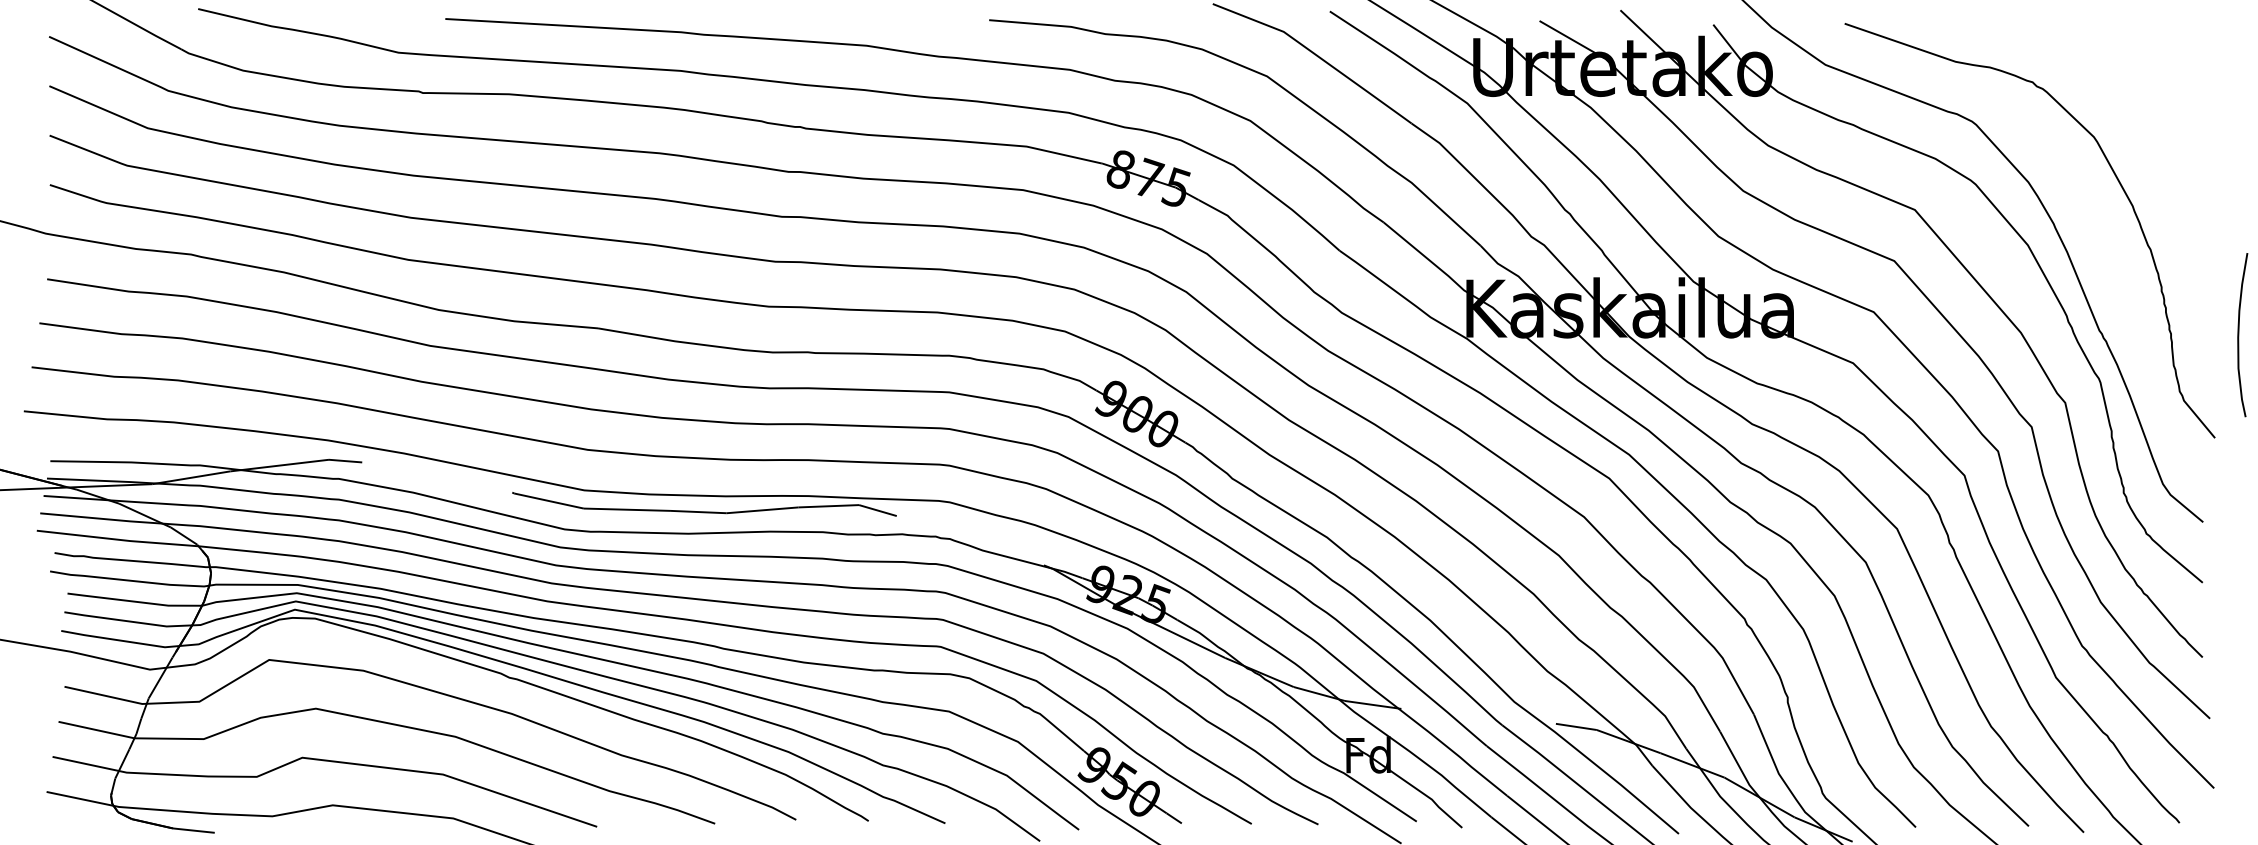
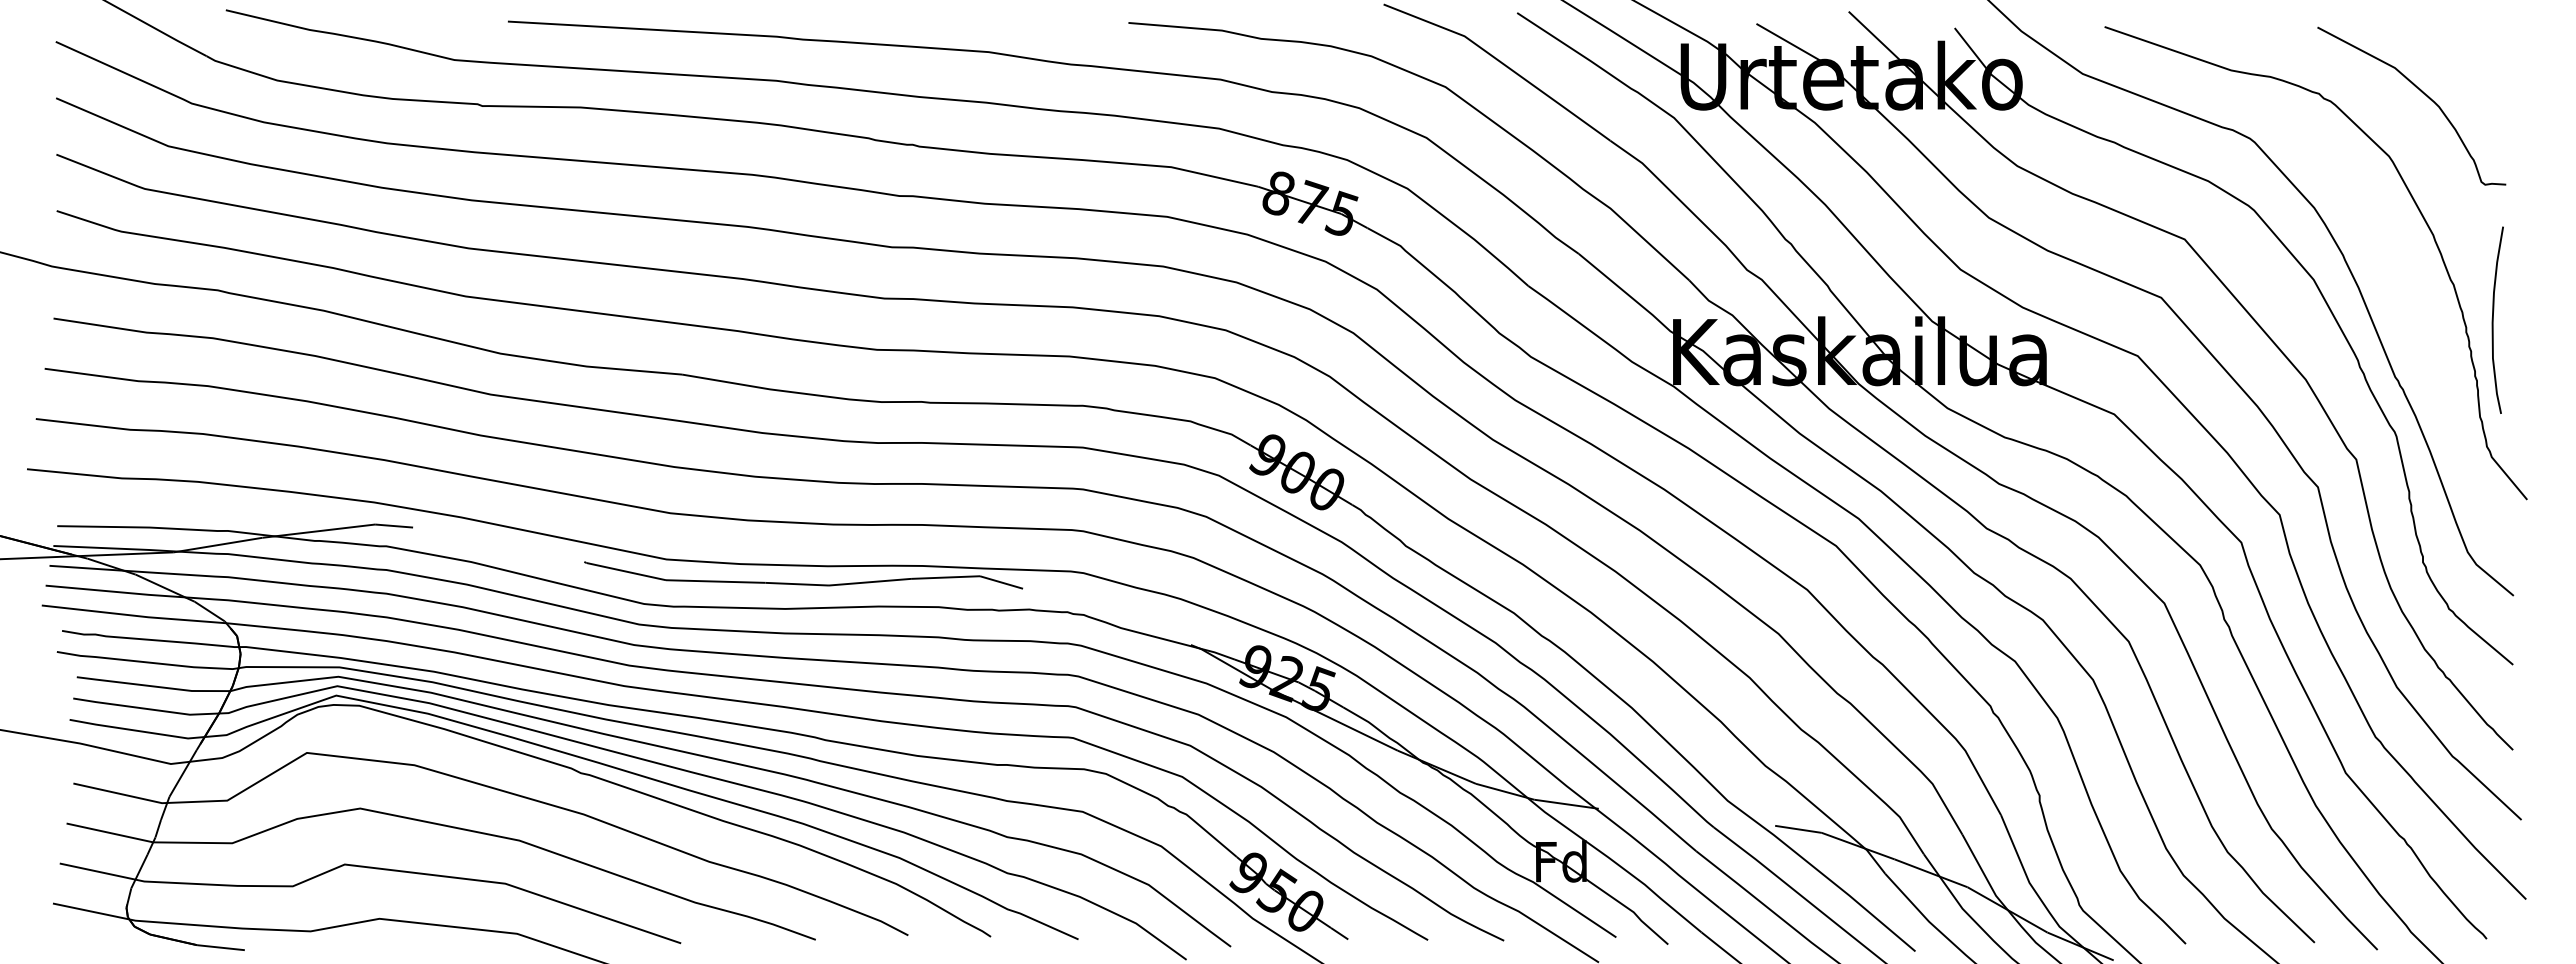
curve: (2123, 82) -> (2422, 93), added
curve: (2238, 334) -> (2493, 319), moved

